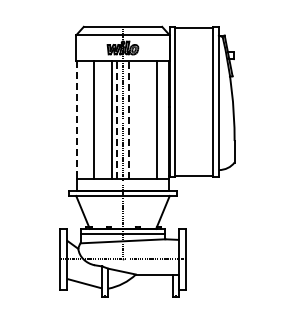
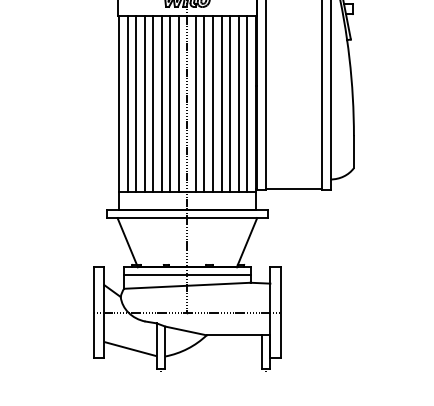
line: (82, 119) -> (126, 104), added
line: (88, 119) -> (135, 104), added
line: (100, 119) -> (153, 104), added
line: (105, 119) -> (161, 104), added
line: (117, 119) -> (179, 104), dashed -> solid
line: (128, 119) -> (195, 104), dashed -> solid
line: (134, 119) -> (204, 104), added
line: (140, 119) -> (213, 104), added
line: (145, 119) -> (220, 104), added
line: (151, 119) -> (229, 104), added
line: (163, 119) -> (247, 104), added
line: (77, 120) -> (119, 105), dashed -> solid

